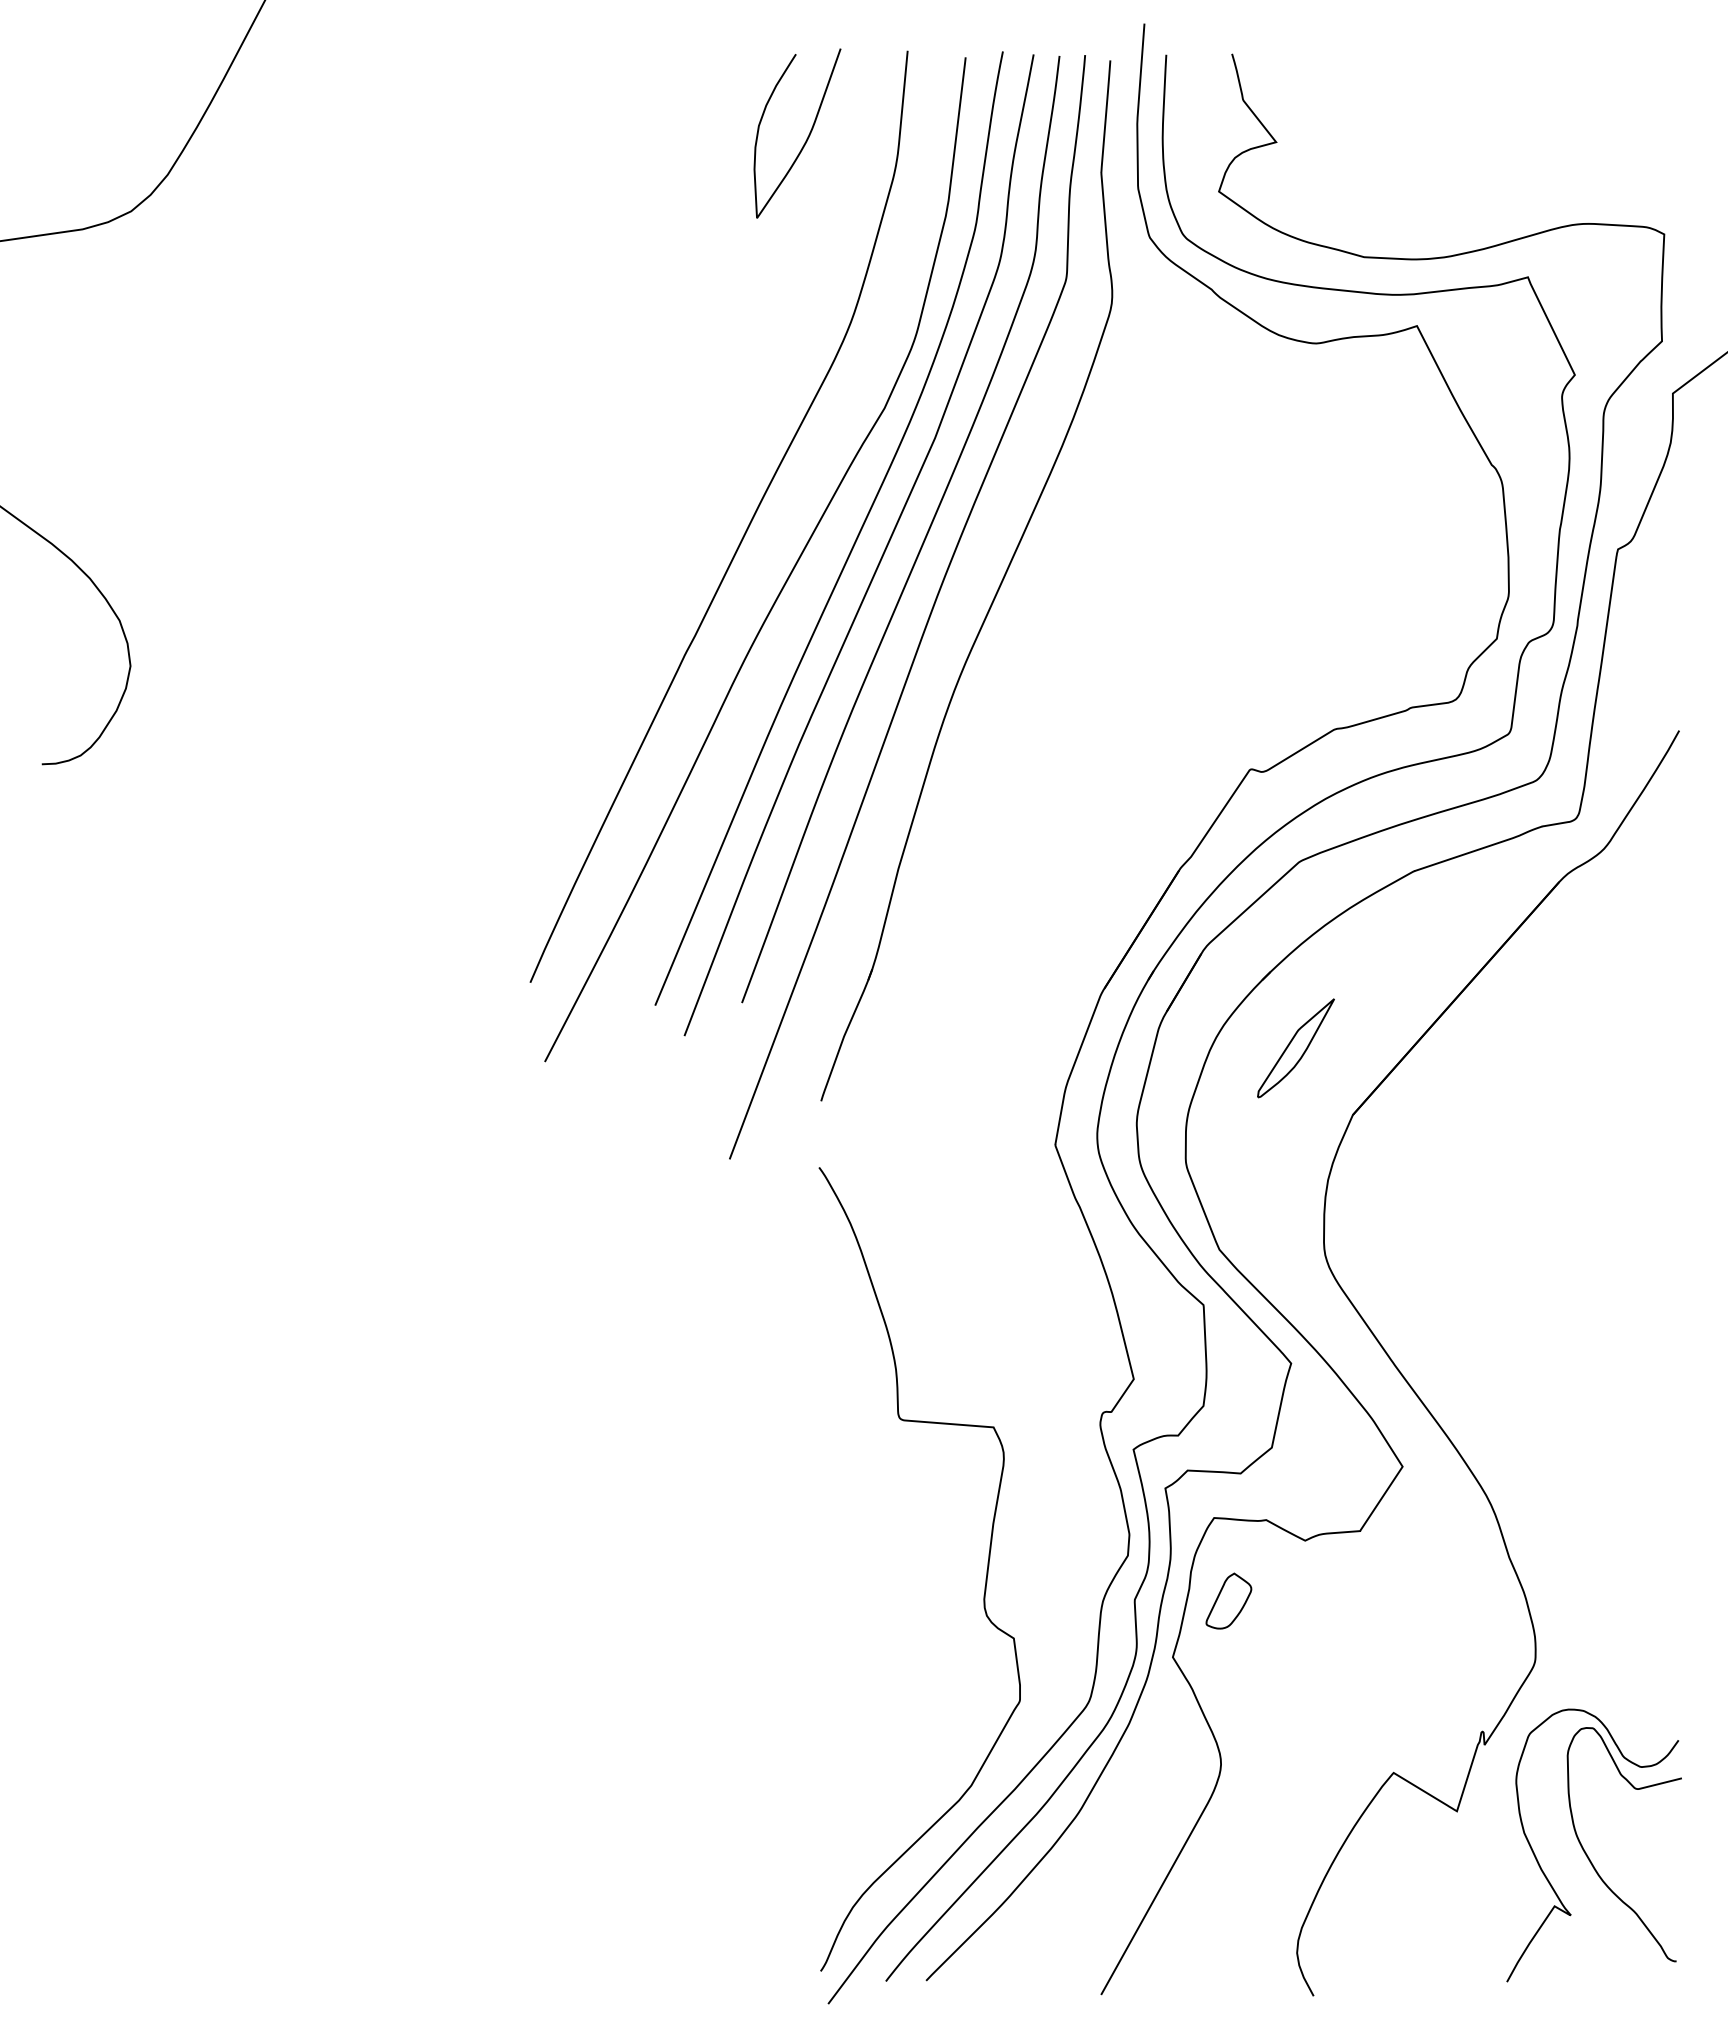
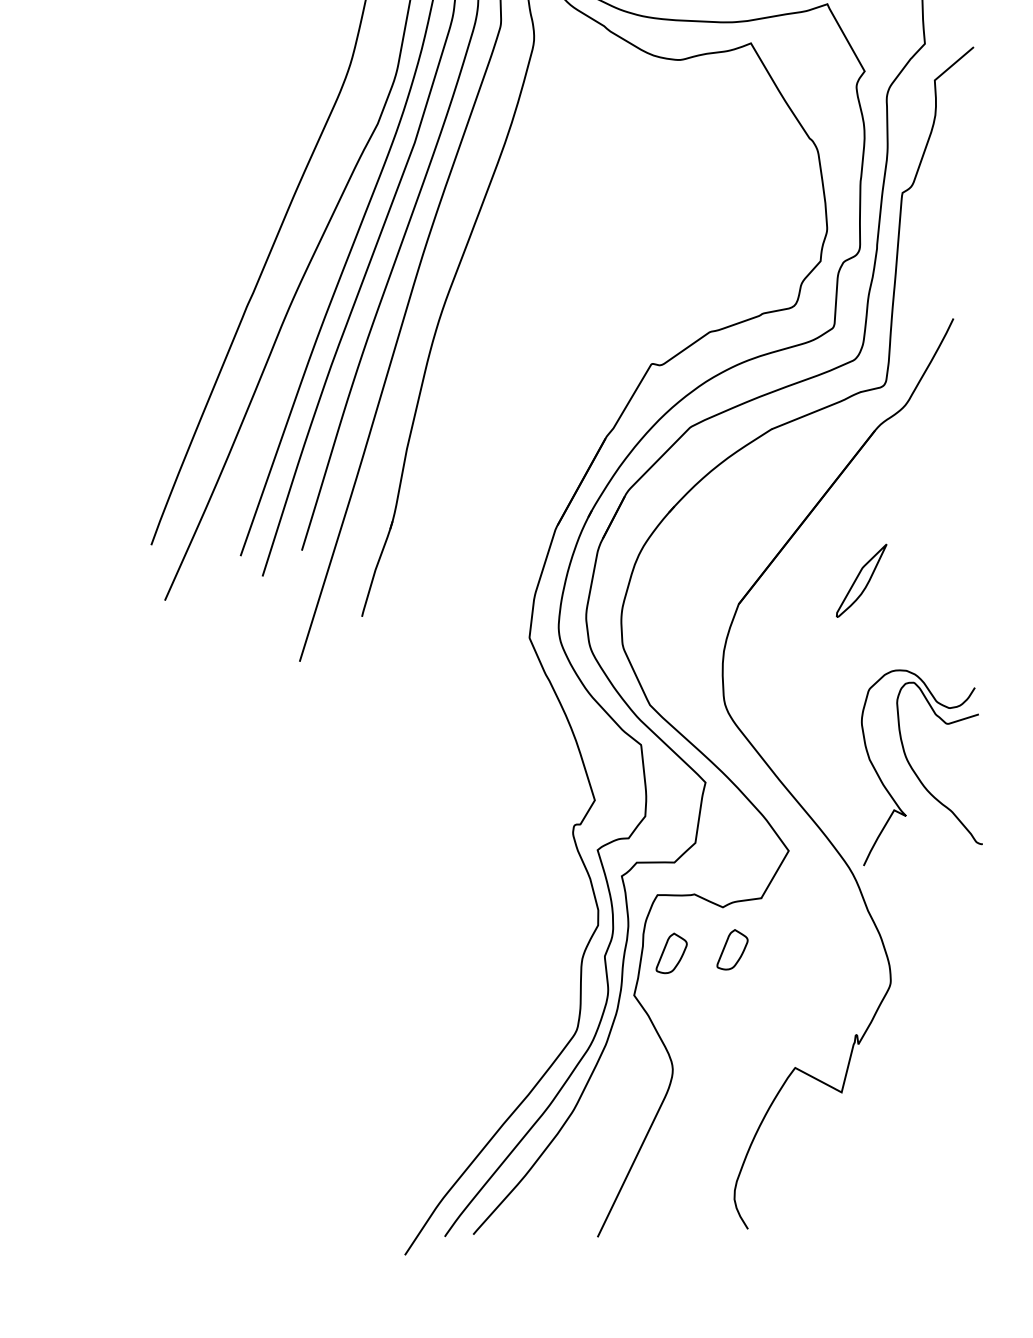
part: (1295, 1048) -> (861, 580), moved
curve: (985, 1578) -> (498, 947), removed
part: (1314, 1600) -> (732, 949), added
part: (1584, 1849) -> (912, 768), moved

